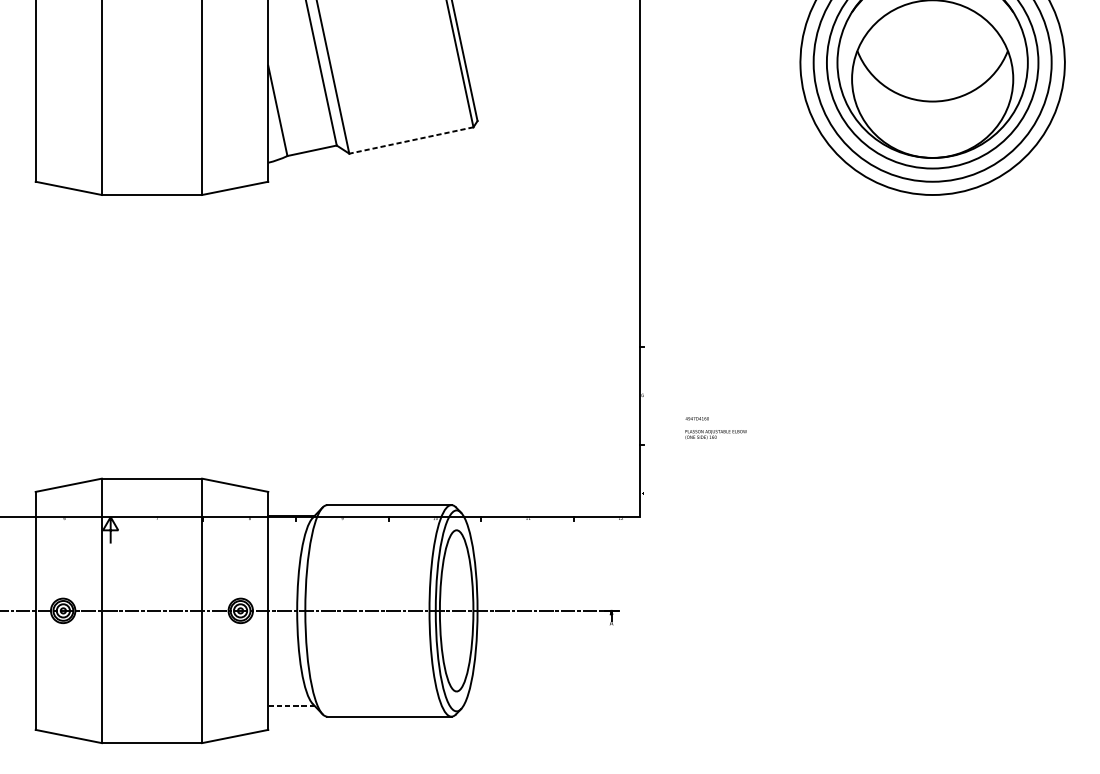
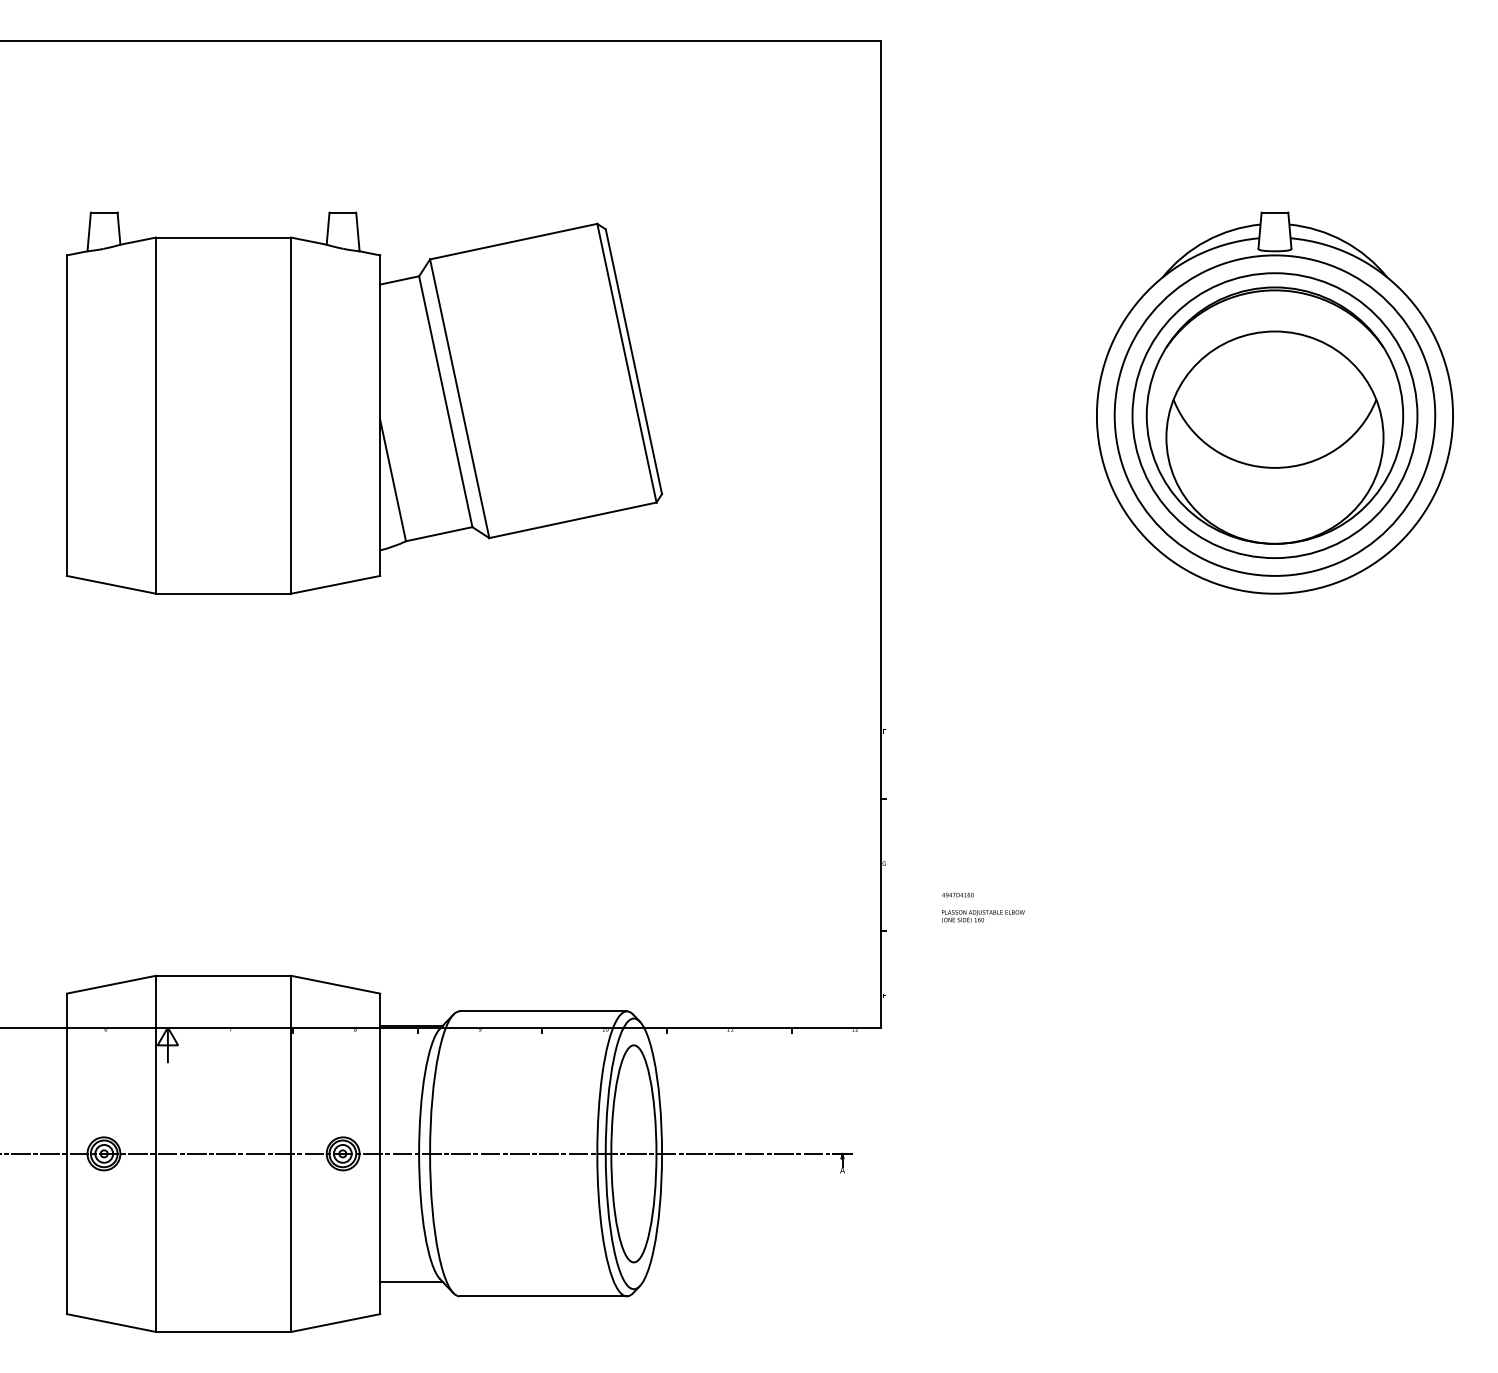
line: (411, 140) -> (572, 520), dashed -> solid
line: (291, 706) -> (411, 1282), dashed -> solid

